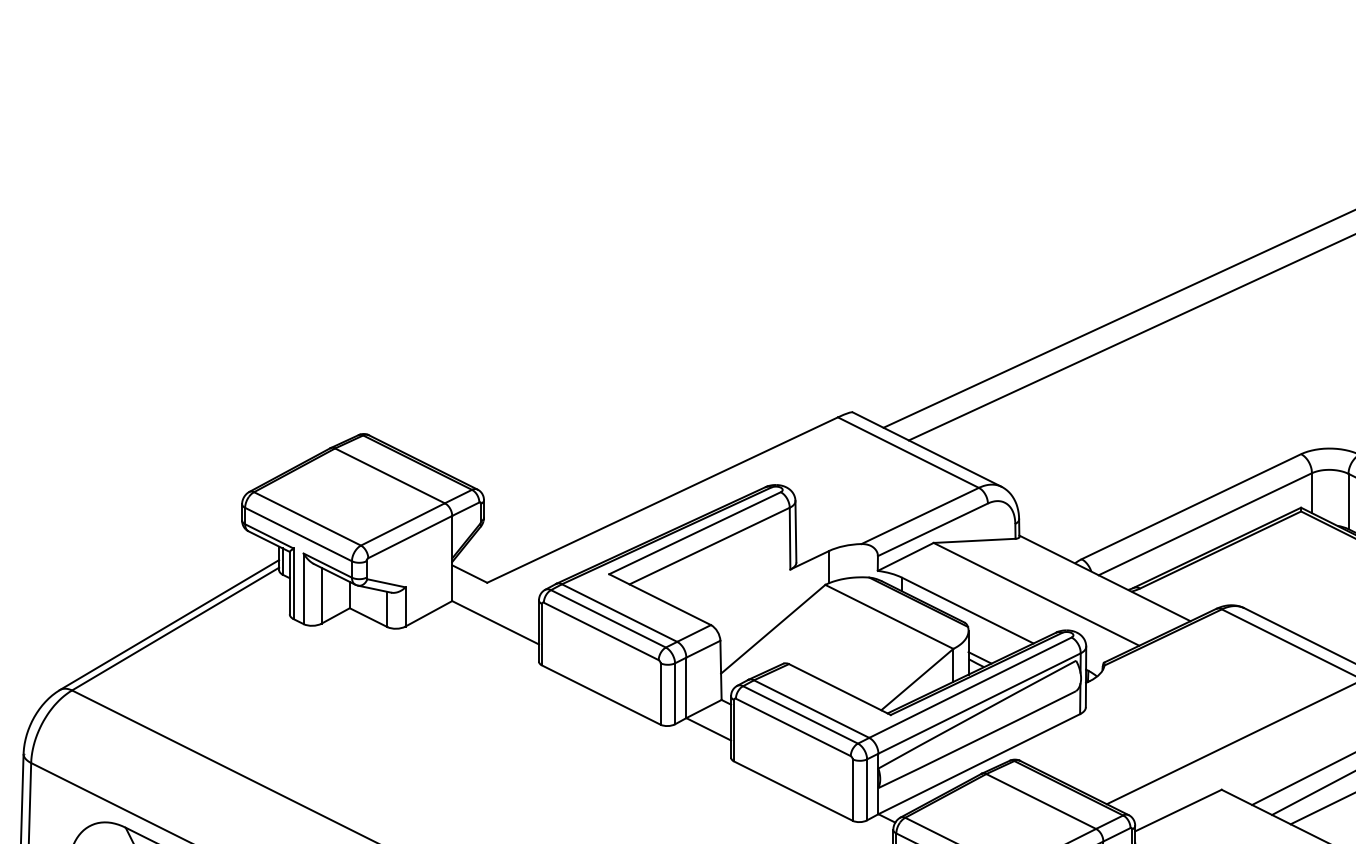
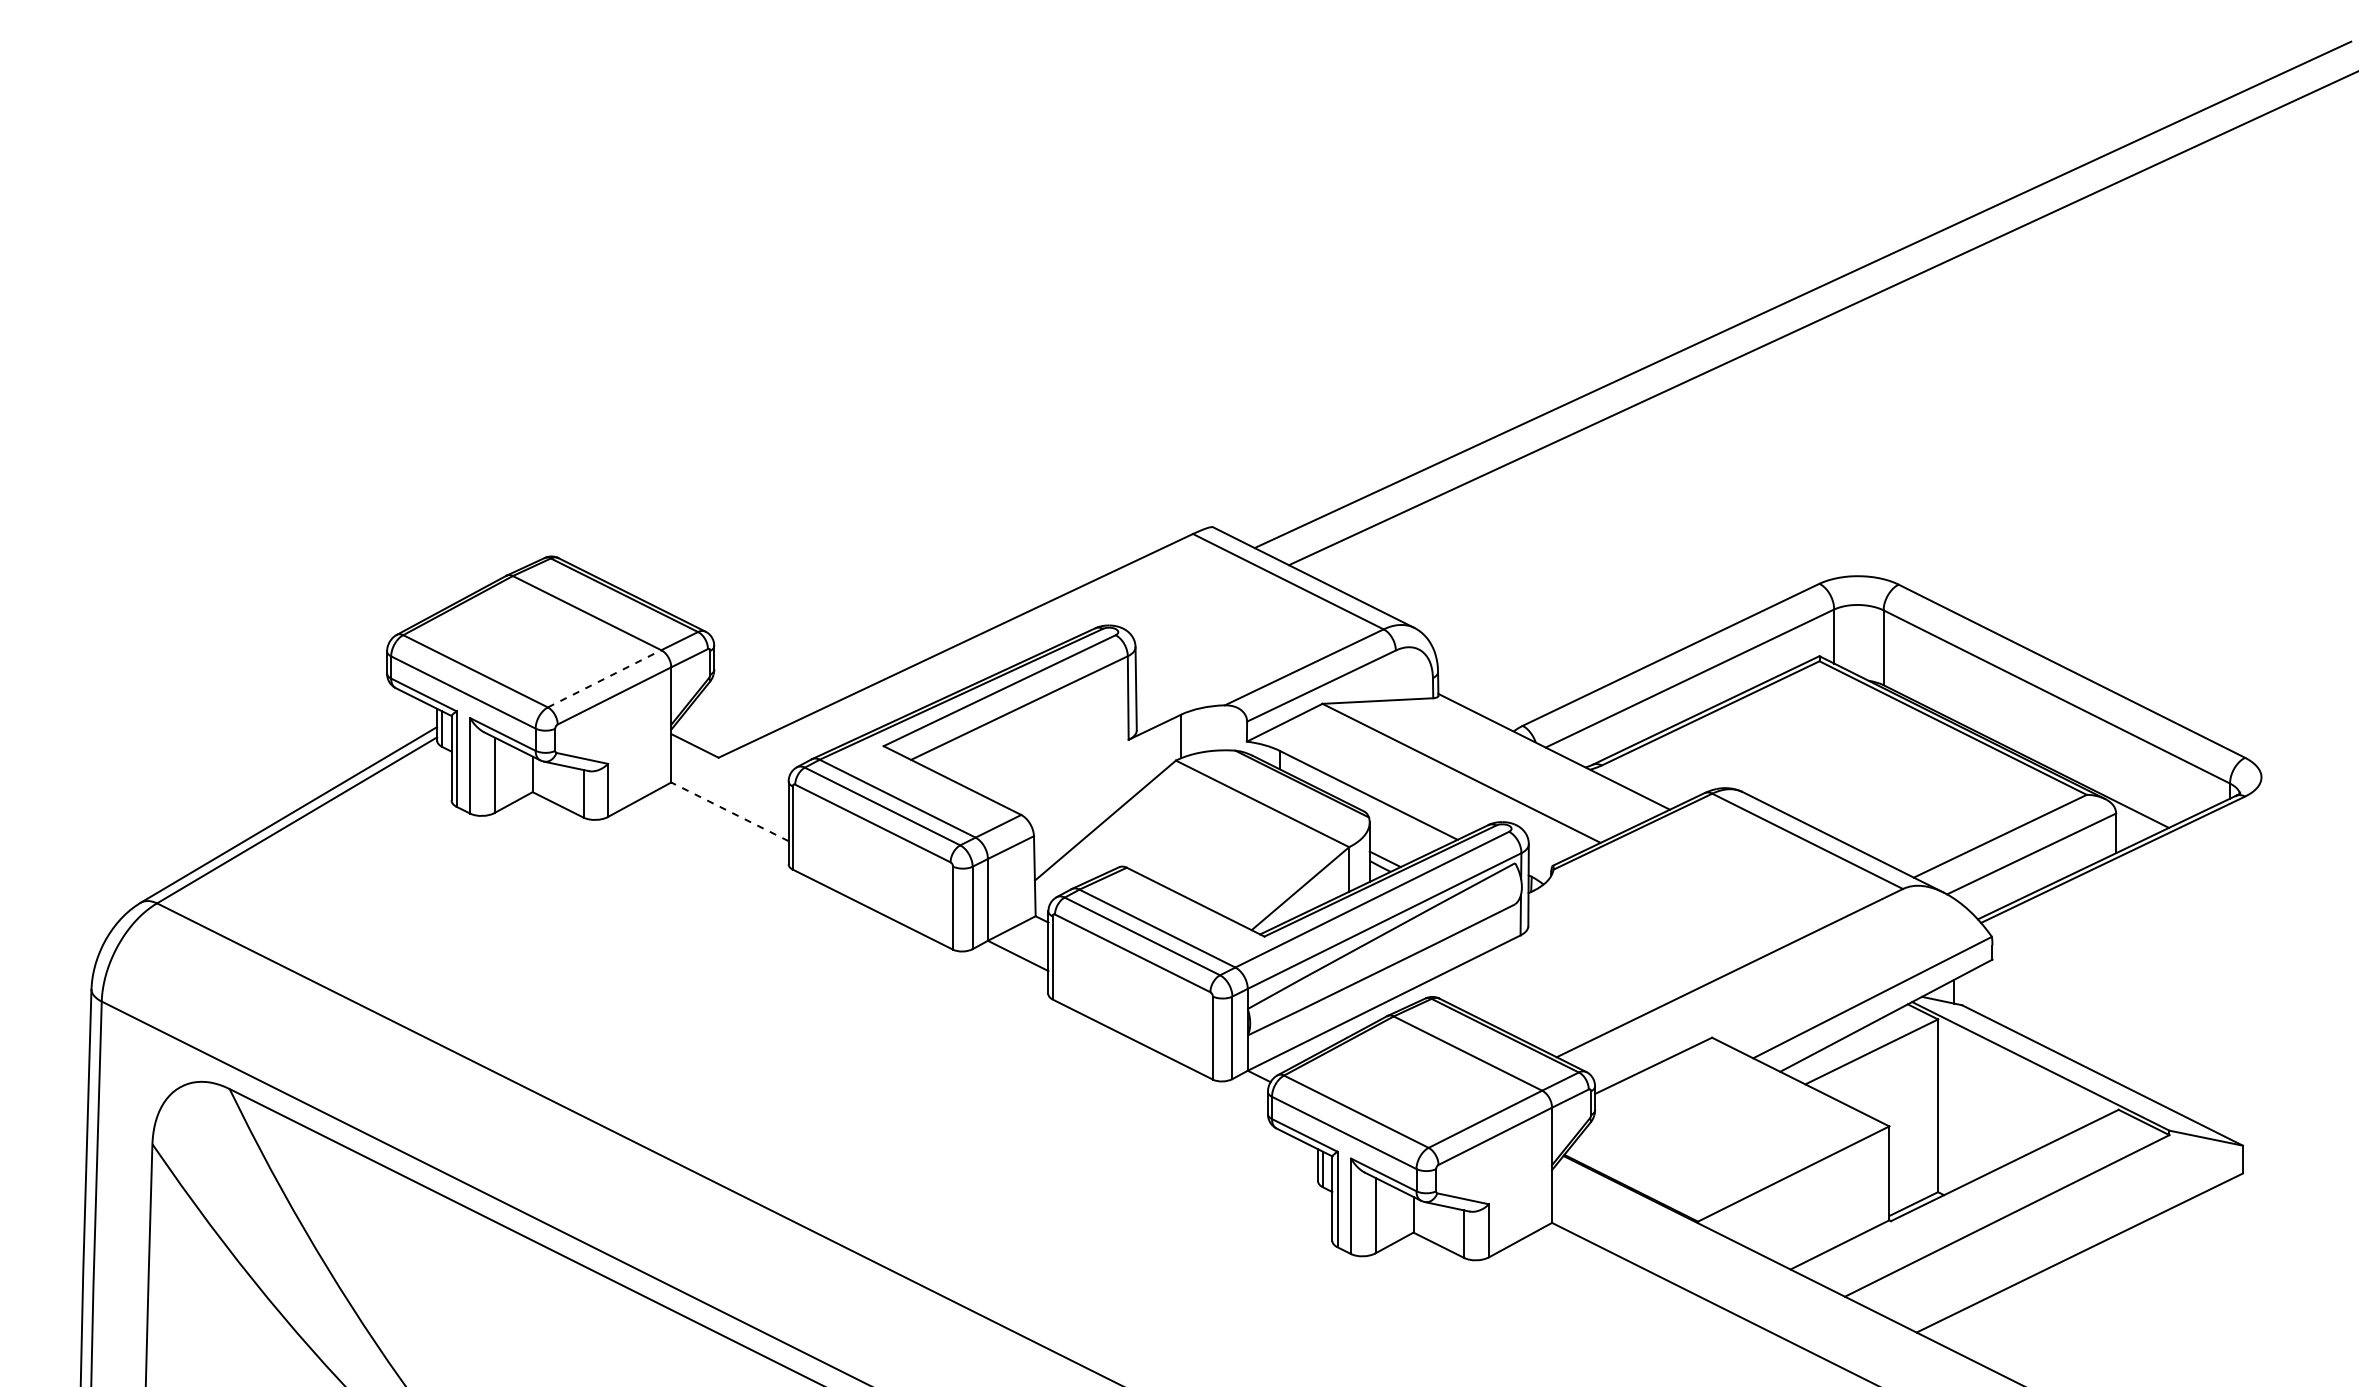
line: (402, 524) -> (604, 678), solid -> dashed
line: (495, 622) -> (729, 811), solid -> dashed

